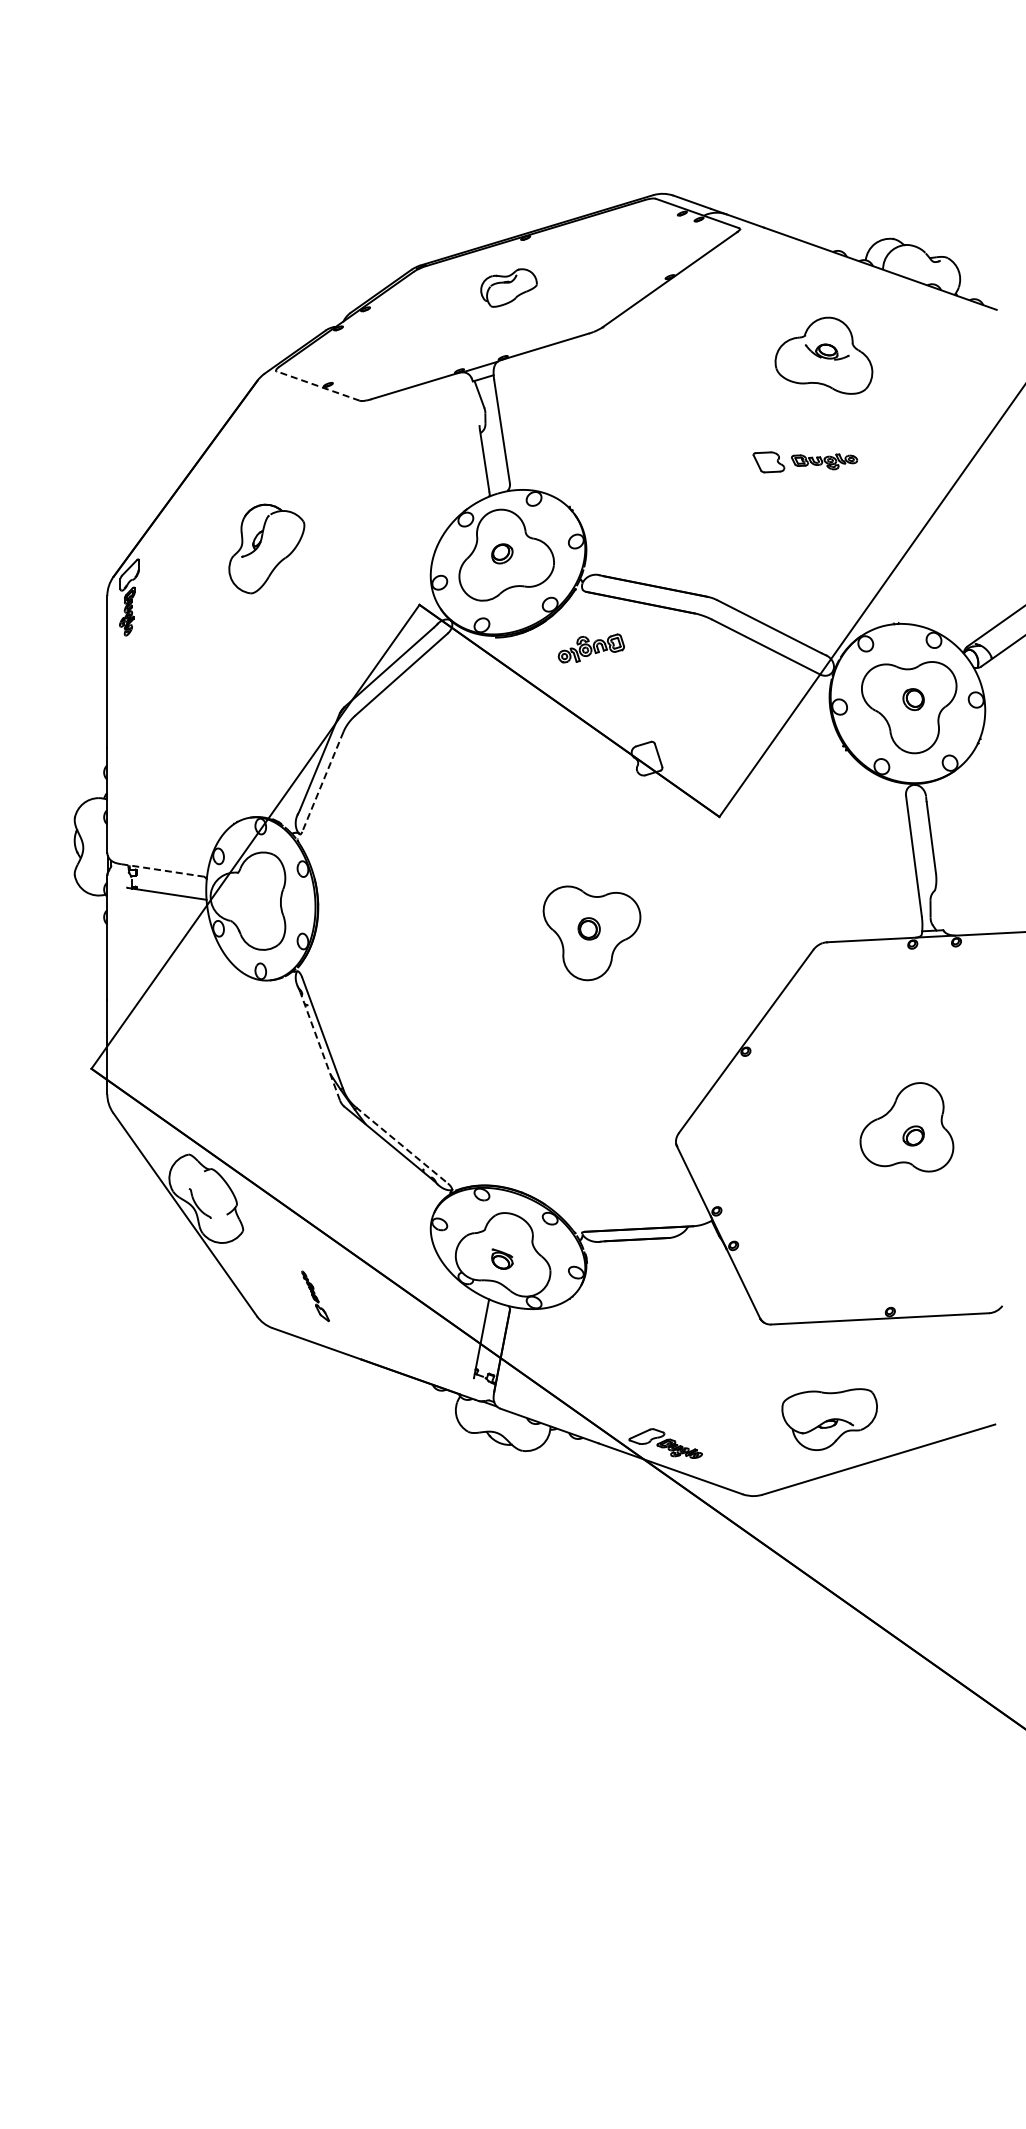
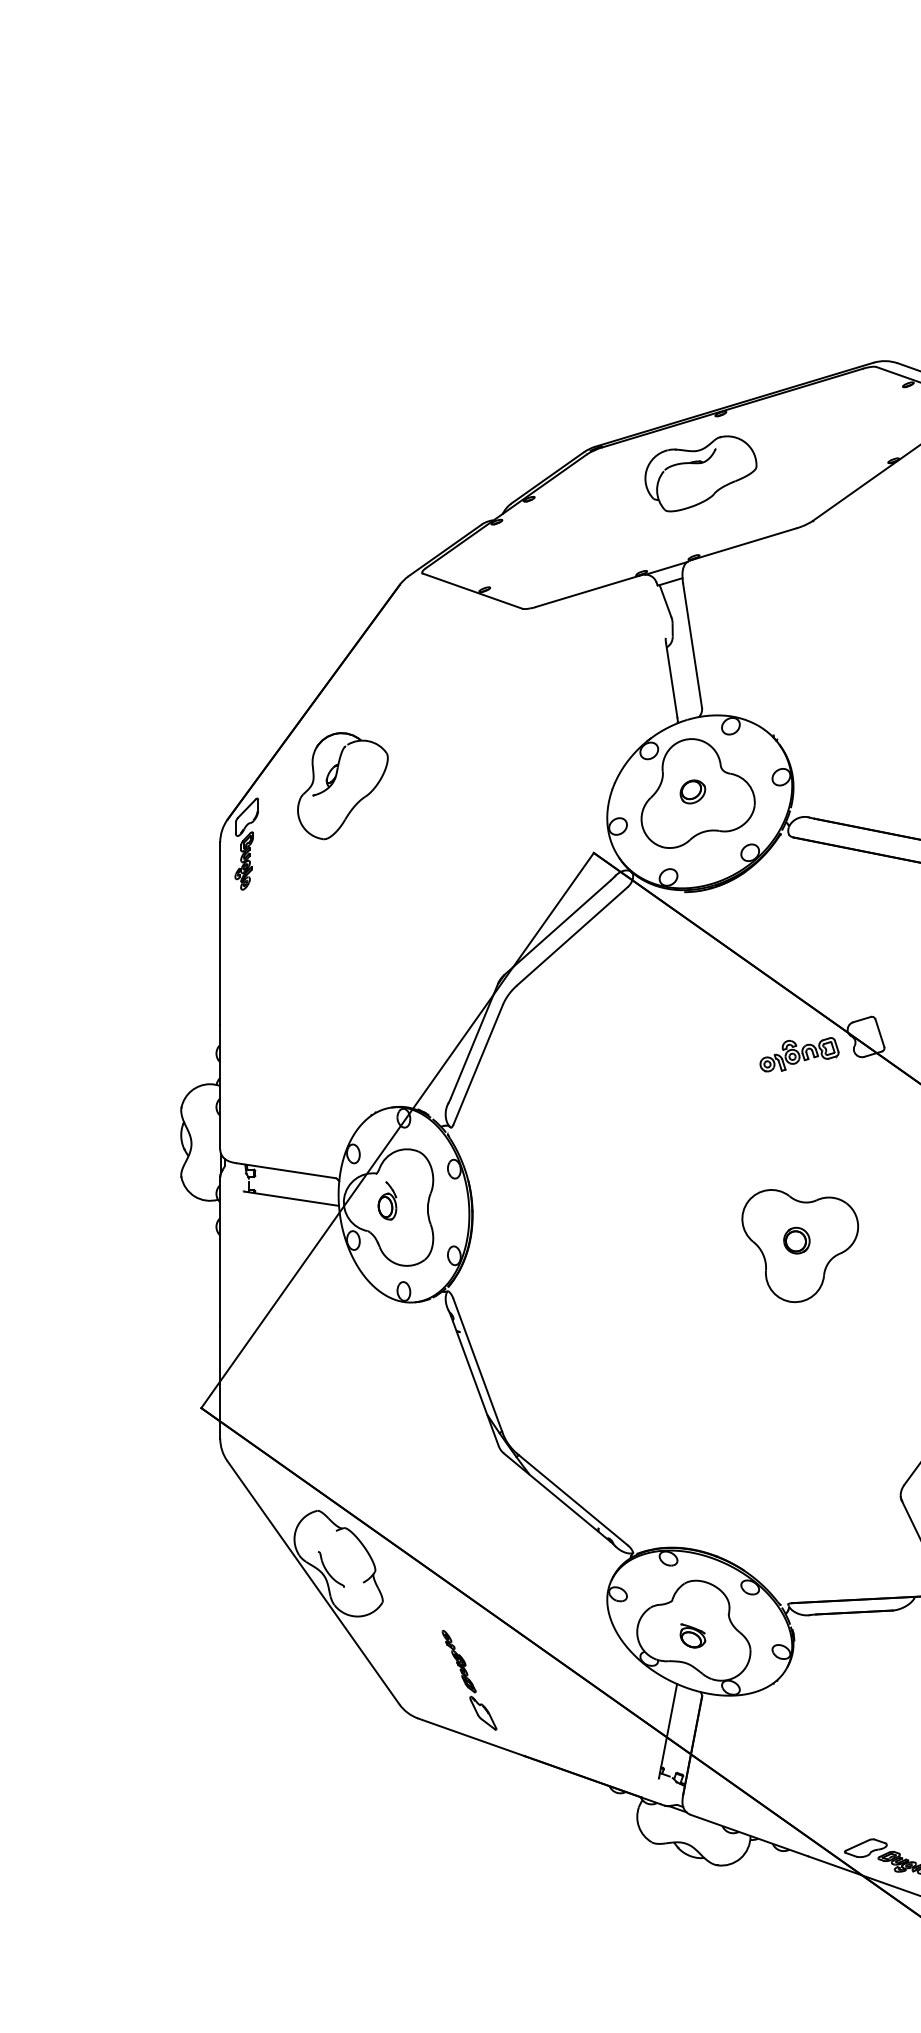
part: (508, 287) -> (700, 473), size x1.67
line: (317, 385) -> (471, 590), dashed -> solid
part: (266, 548) -> (342, 785), moved
part: (590, 648) -> (798, 1054), moved
line: (322, 782) -> (477, 1065), dashed -> solid
line: (162, 870) -> (286, 1170), dashed -> solid
part: (246, 895) -> (386, 1200), added
line: (320, 1046) -> (475, 1381), dashed -> solid
line: (401, 1145) -> (572, 1499), dashed -> solid
part: (315, 1296) -> (469, 1680), size x1.67

